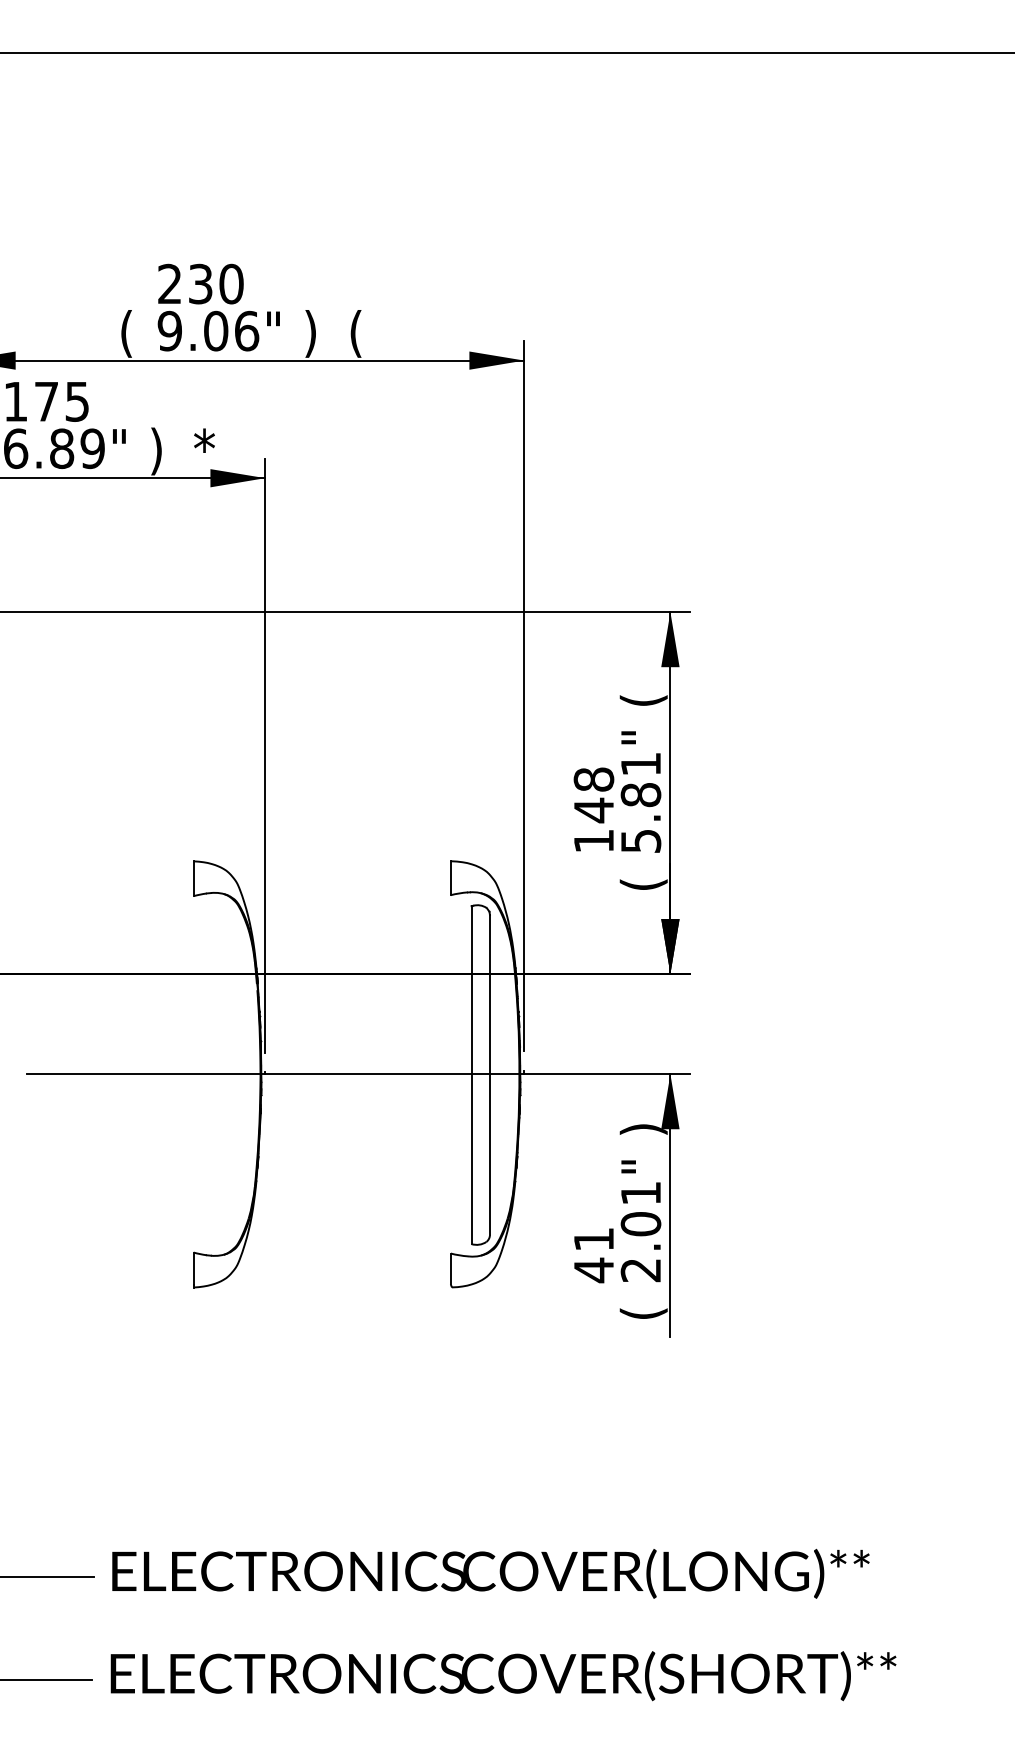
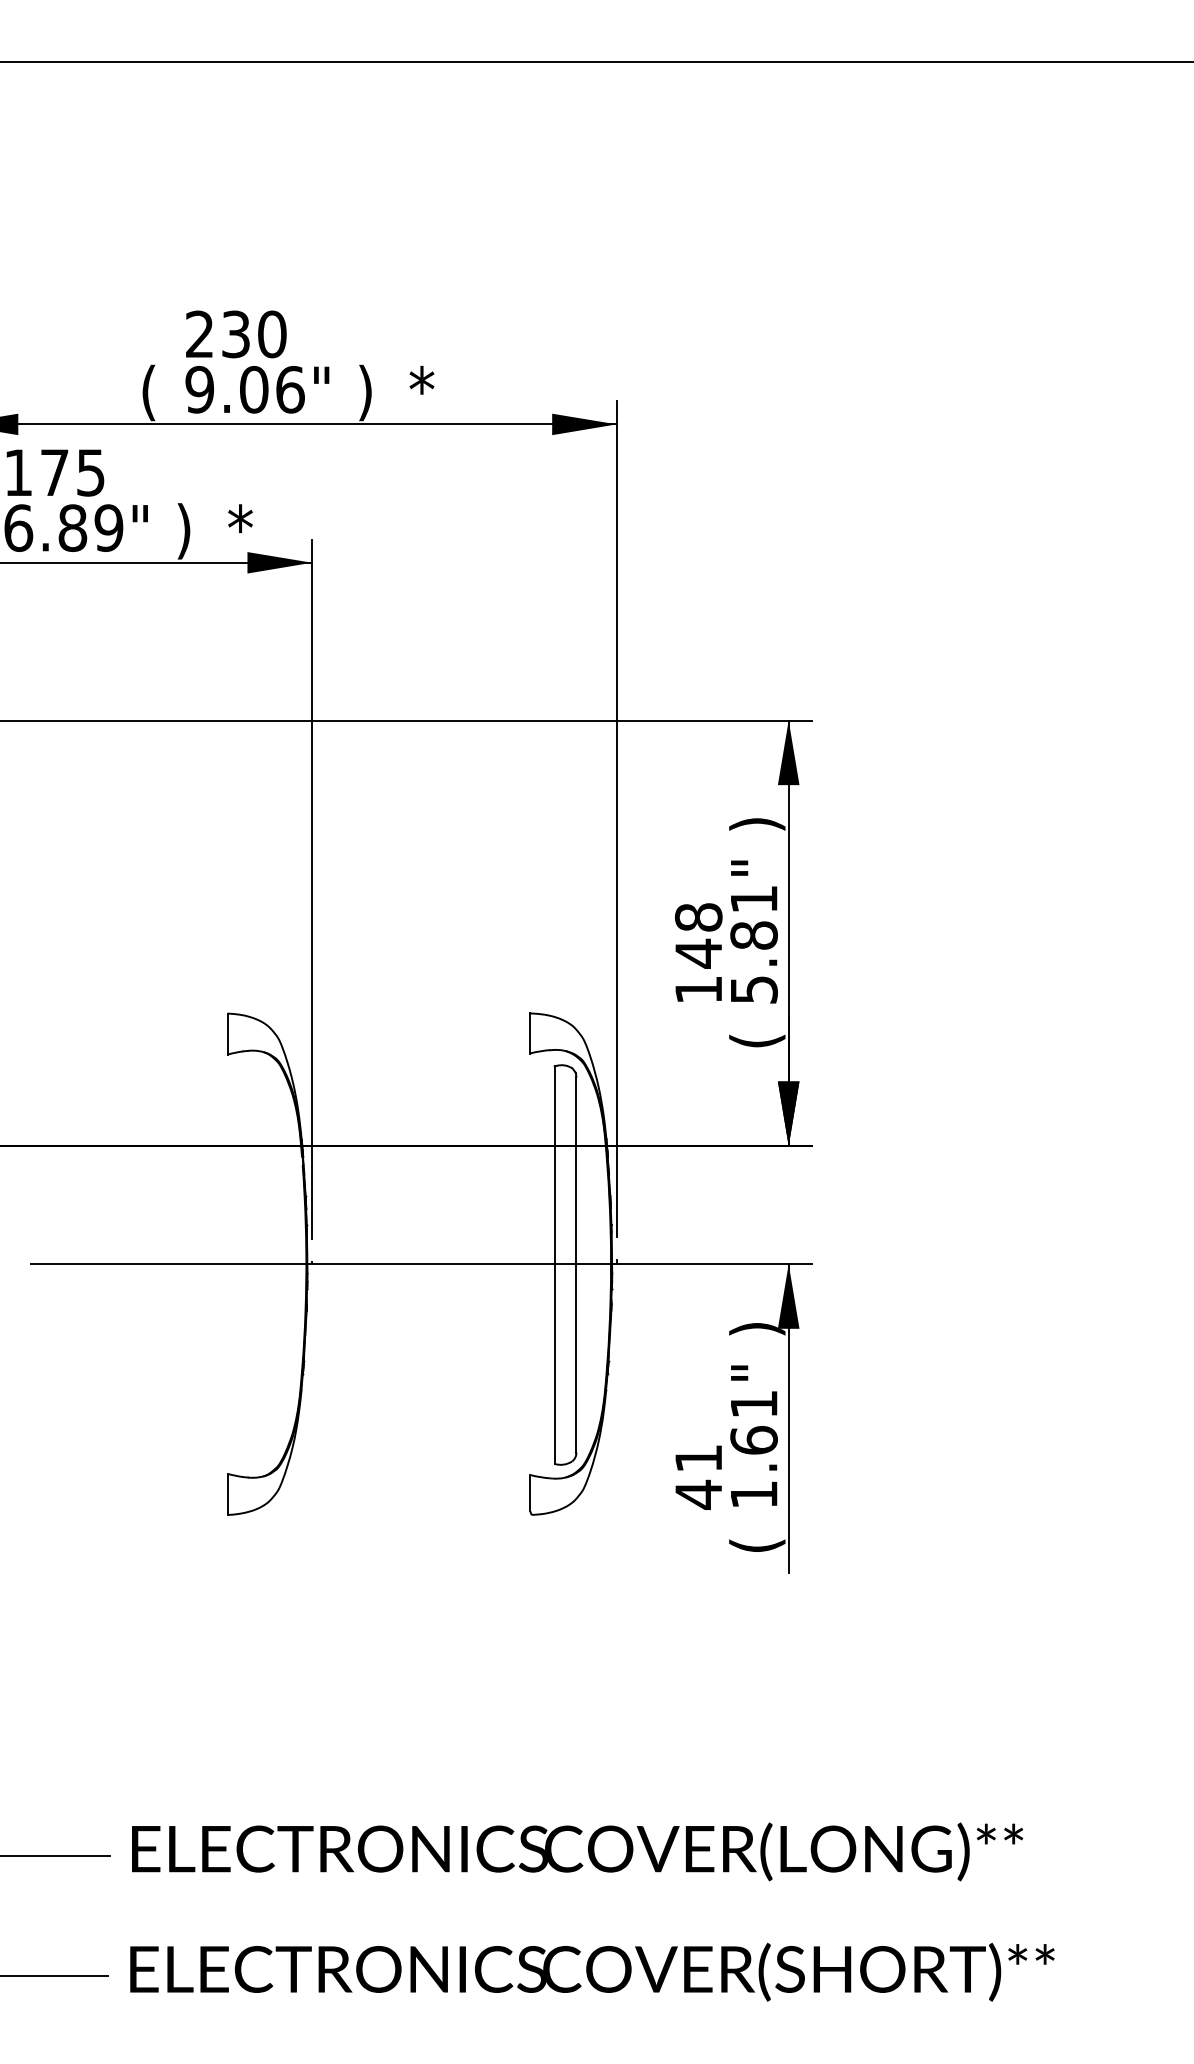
text: (358, 333) -> (421, 392), ( -> *
text: (643, 700) -> (757, 824), ( -> )
text: (640, 1246) -> (753, 1466), 2.01" -> 1.61"

